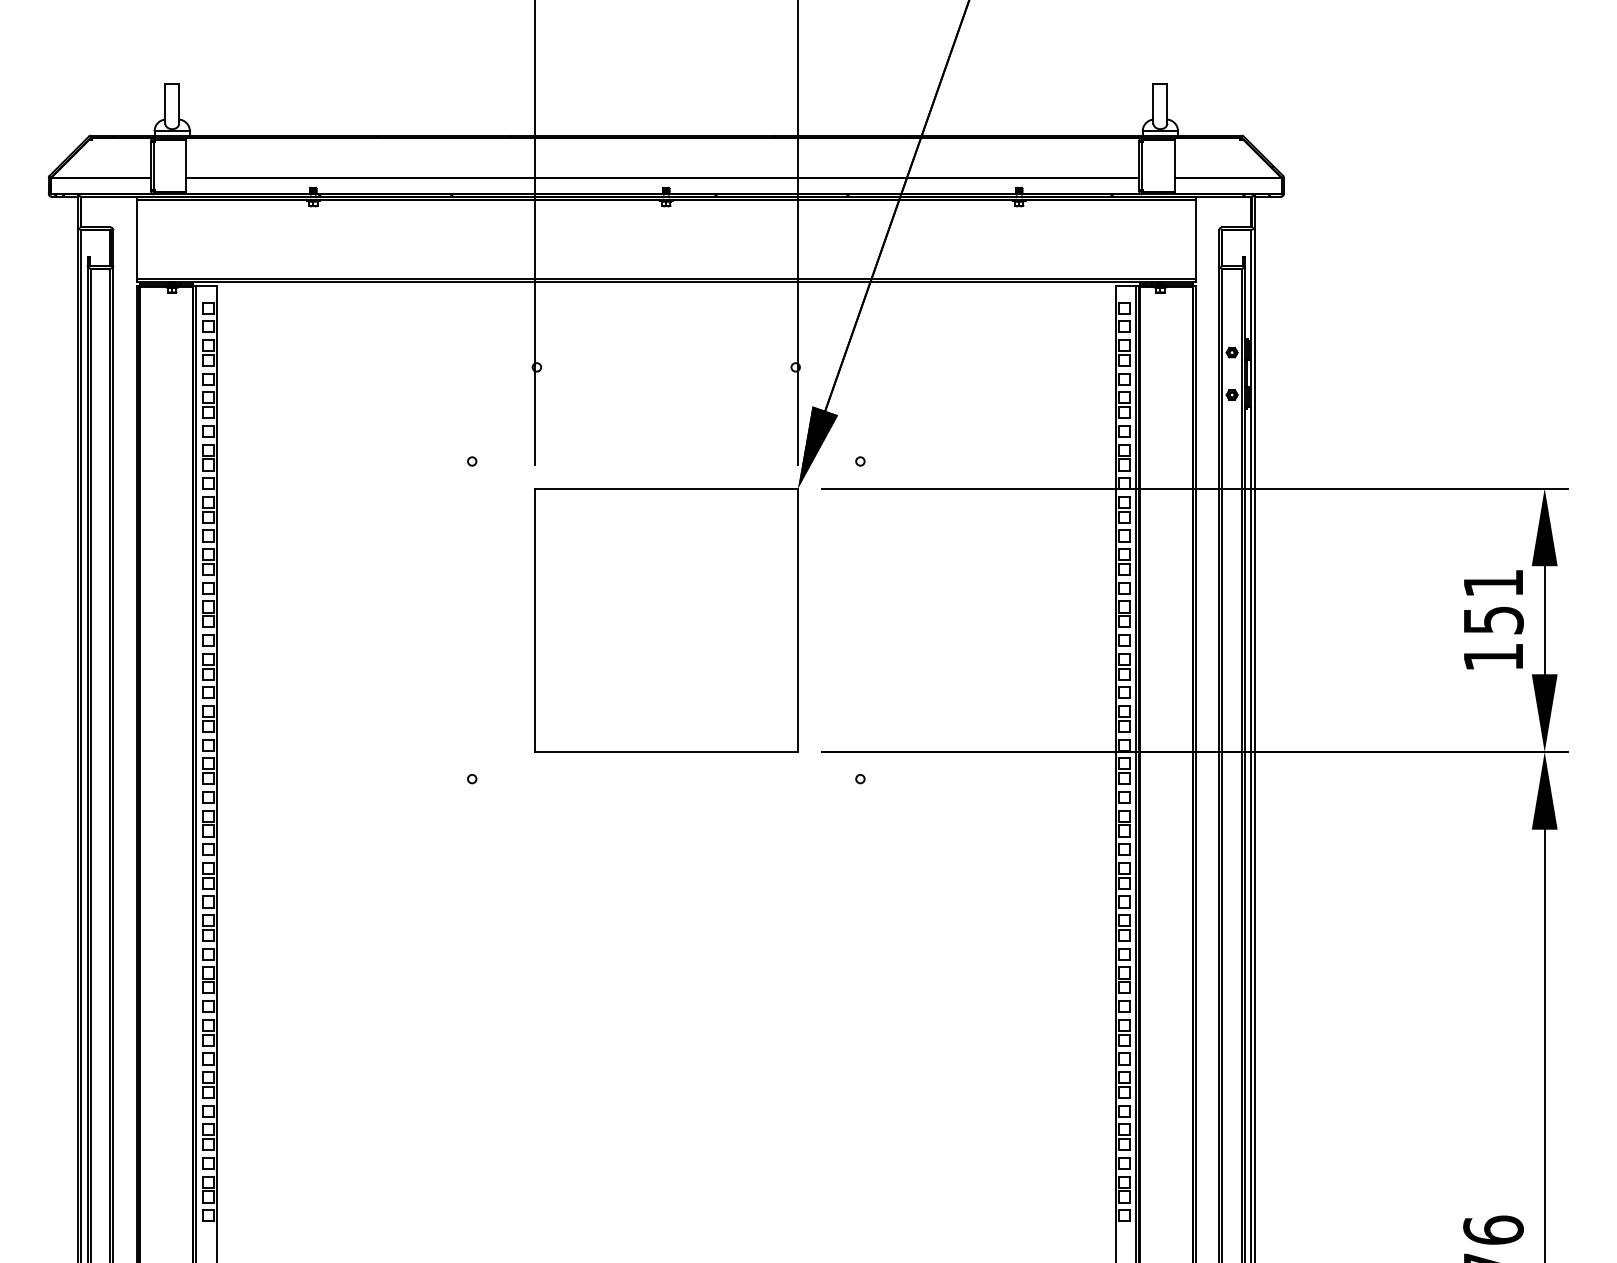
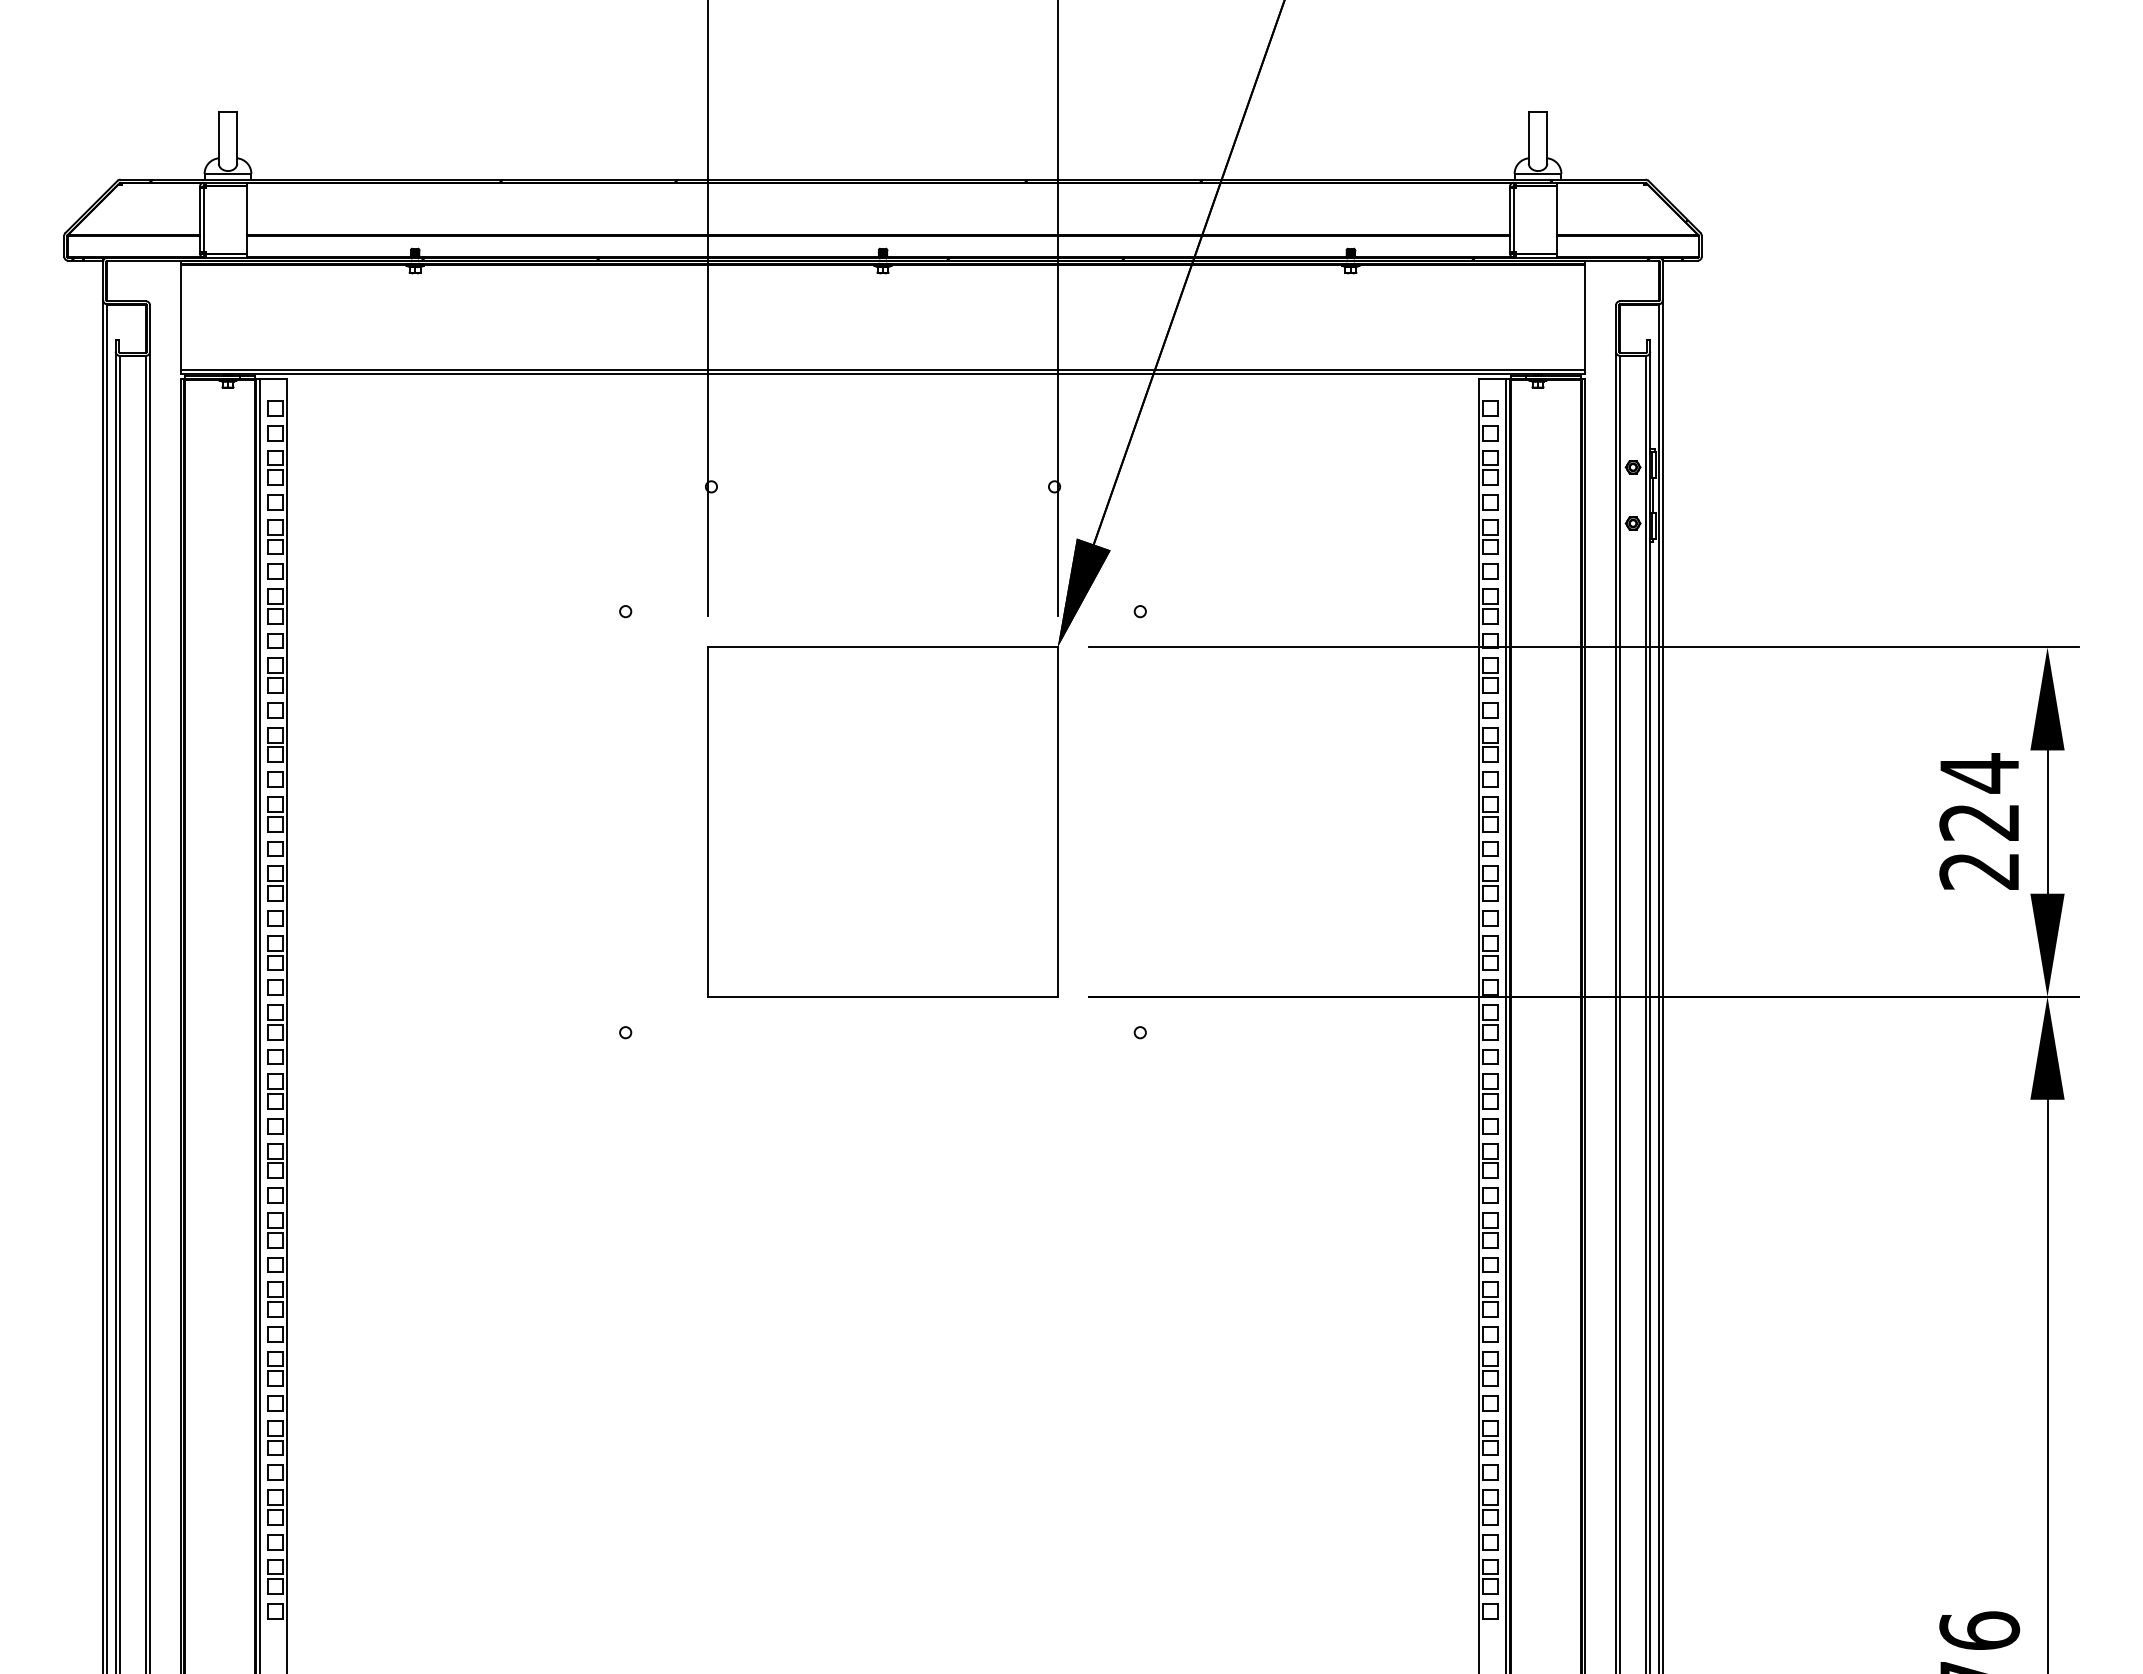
text: (1493, 619) -> (1979, 821), 151 -> 224

